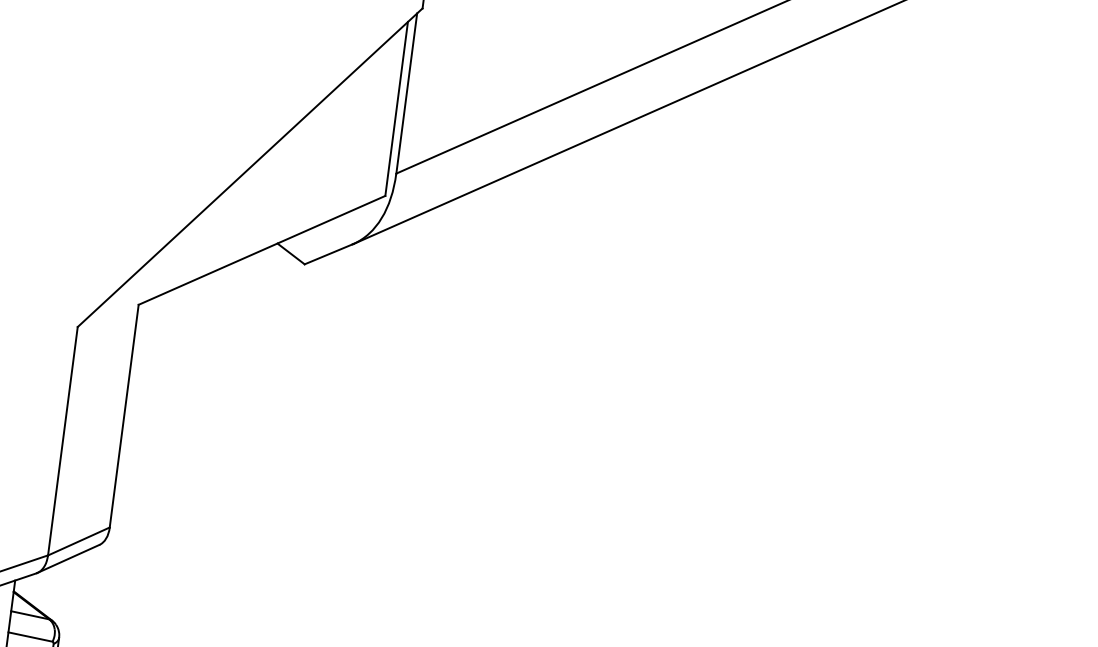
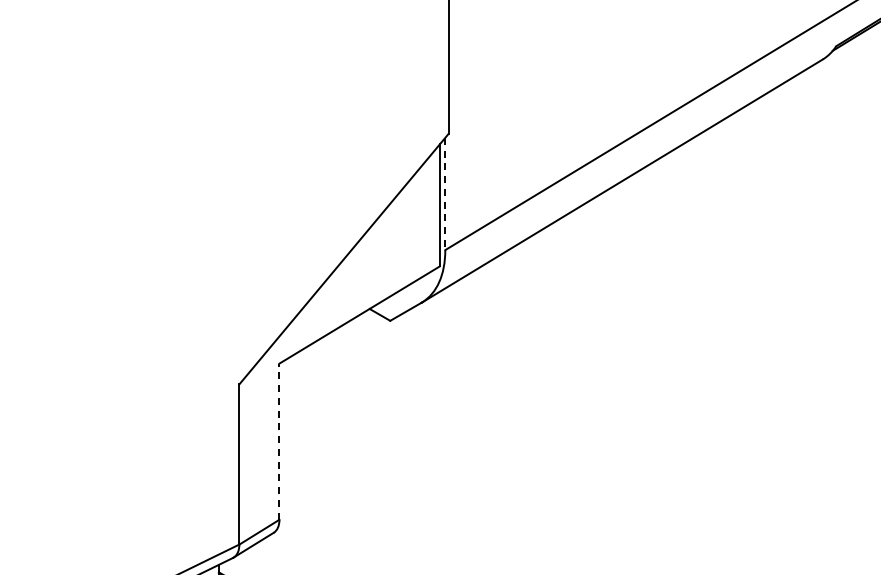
line: (406, 94) -> (445, 194), solid -> dashed
line: (124, 415) -> (279, 441), solid -> dashed

